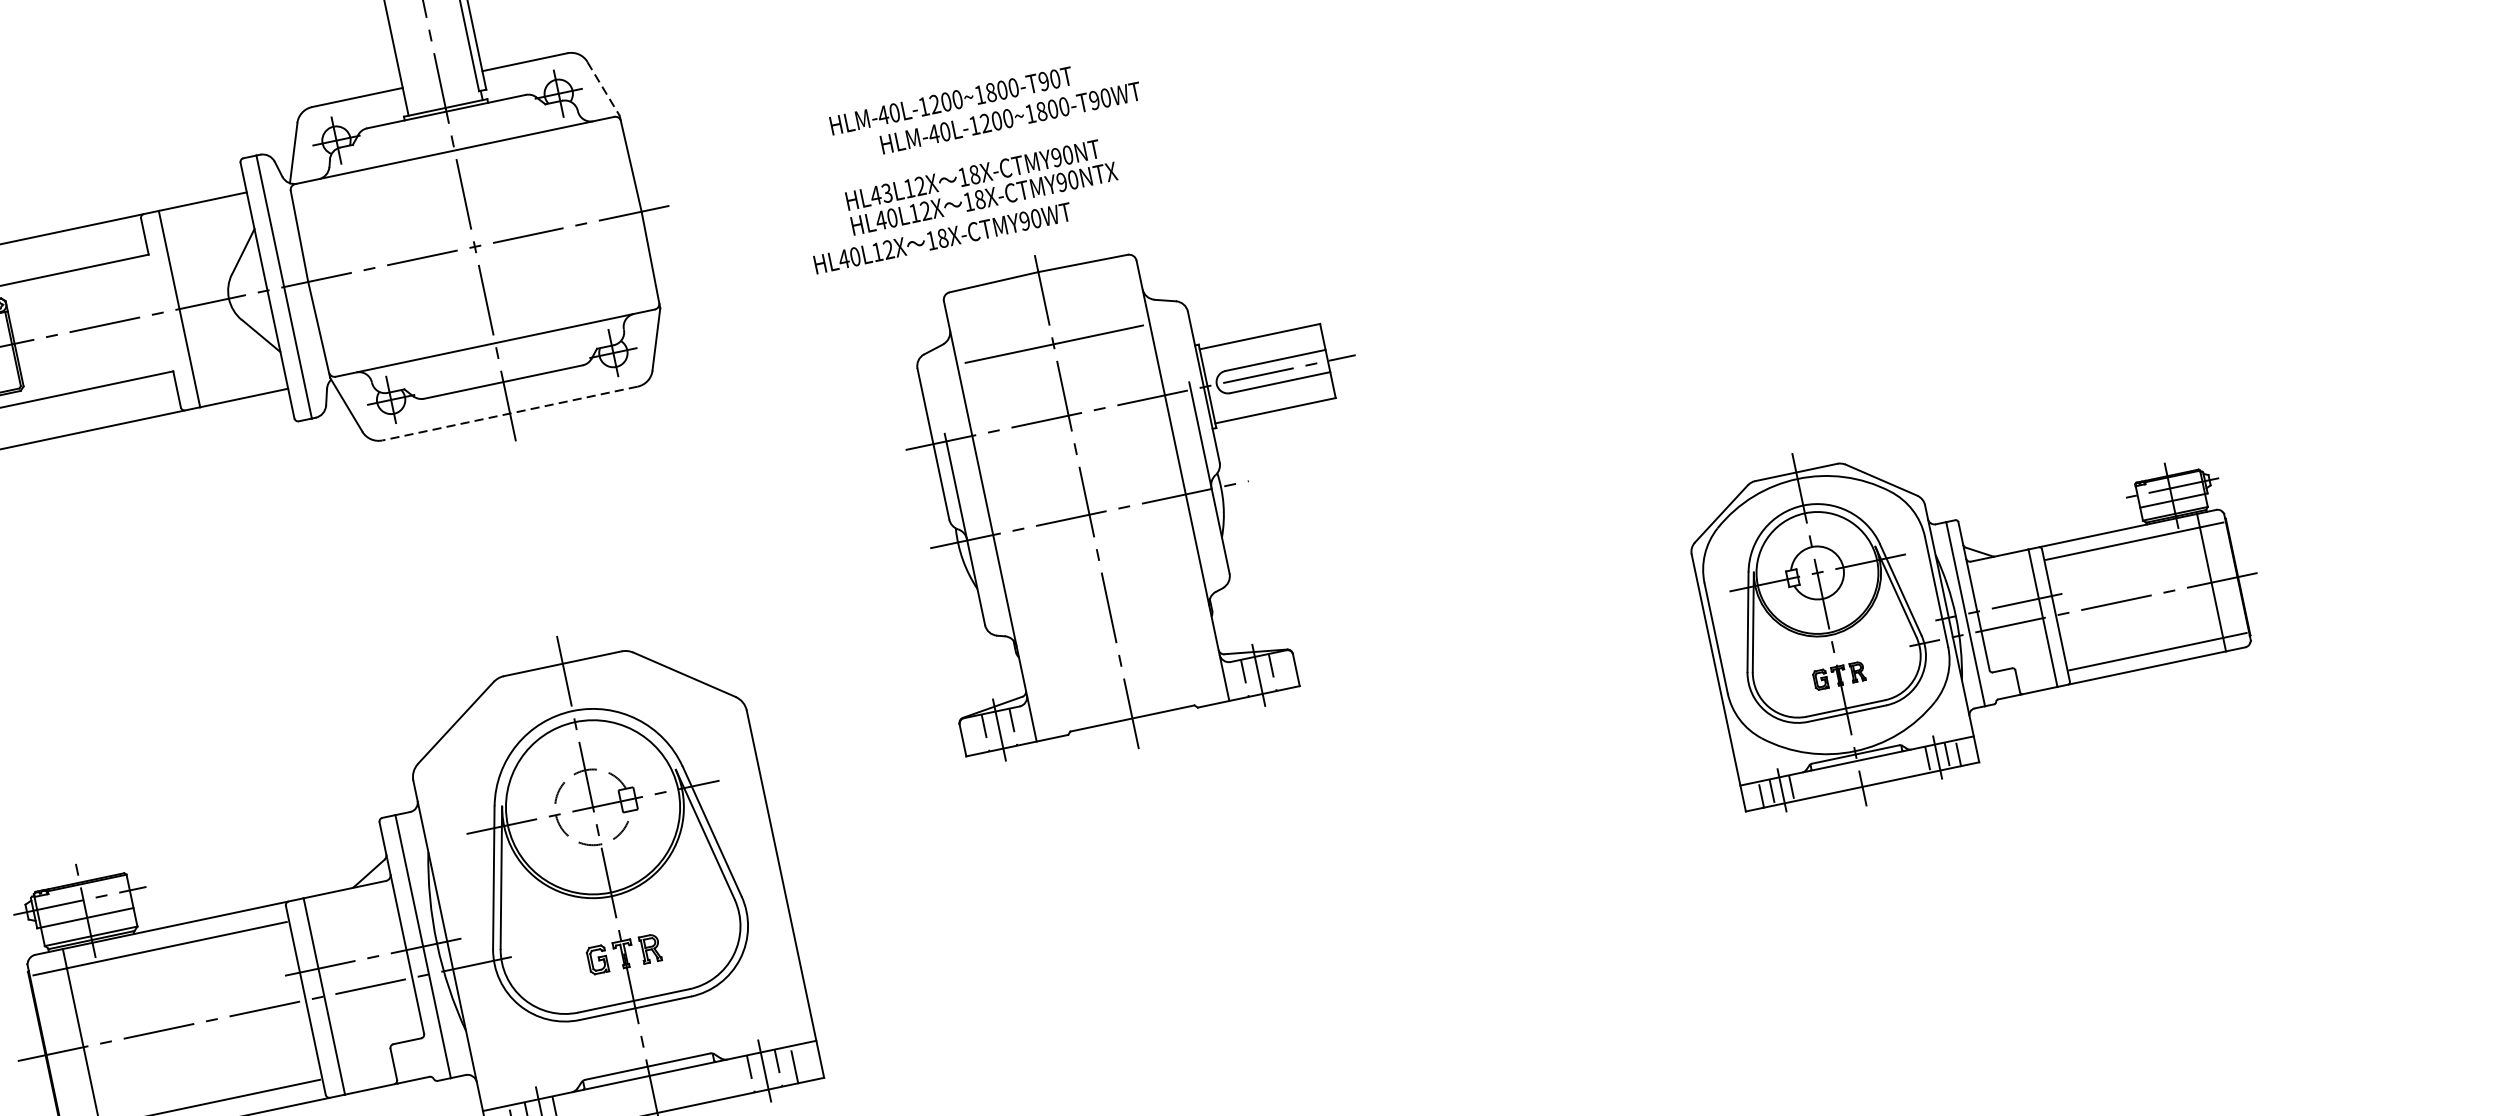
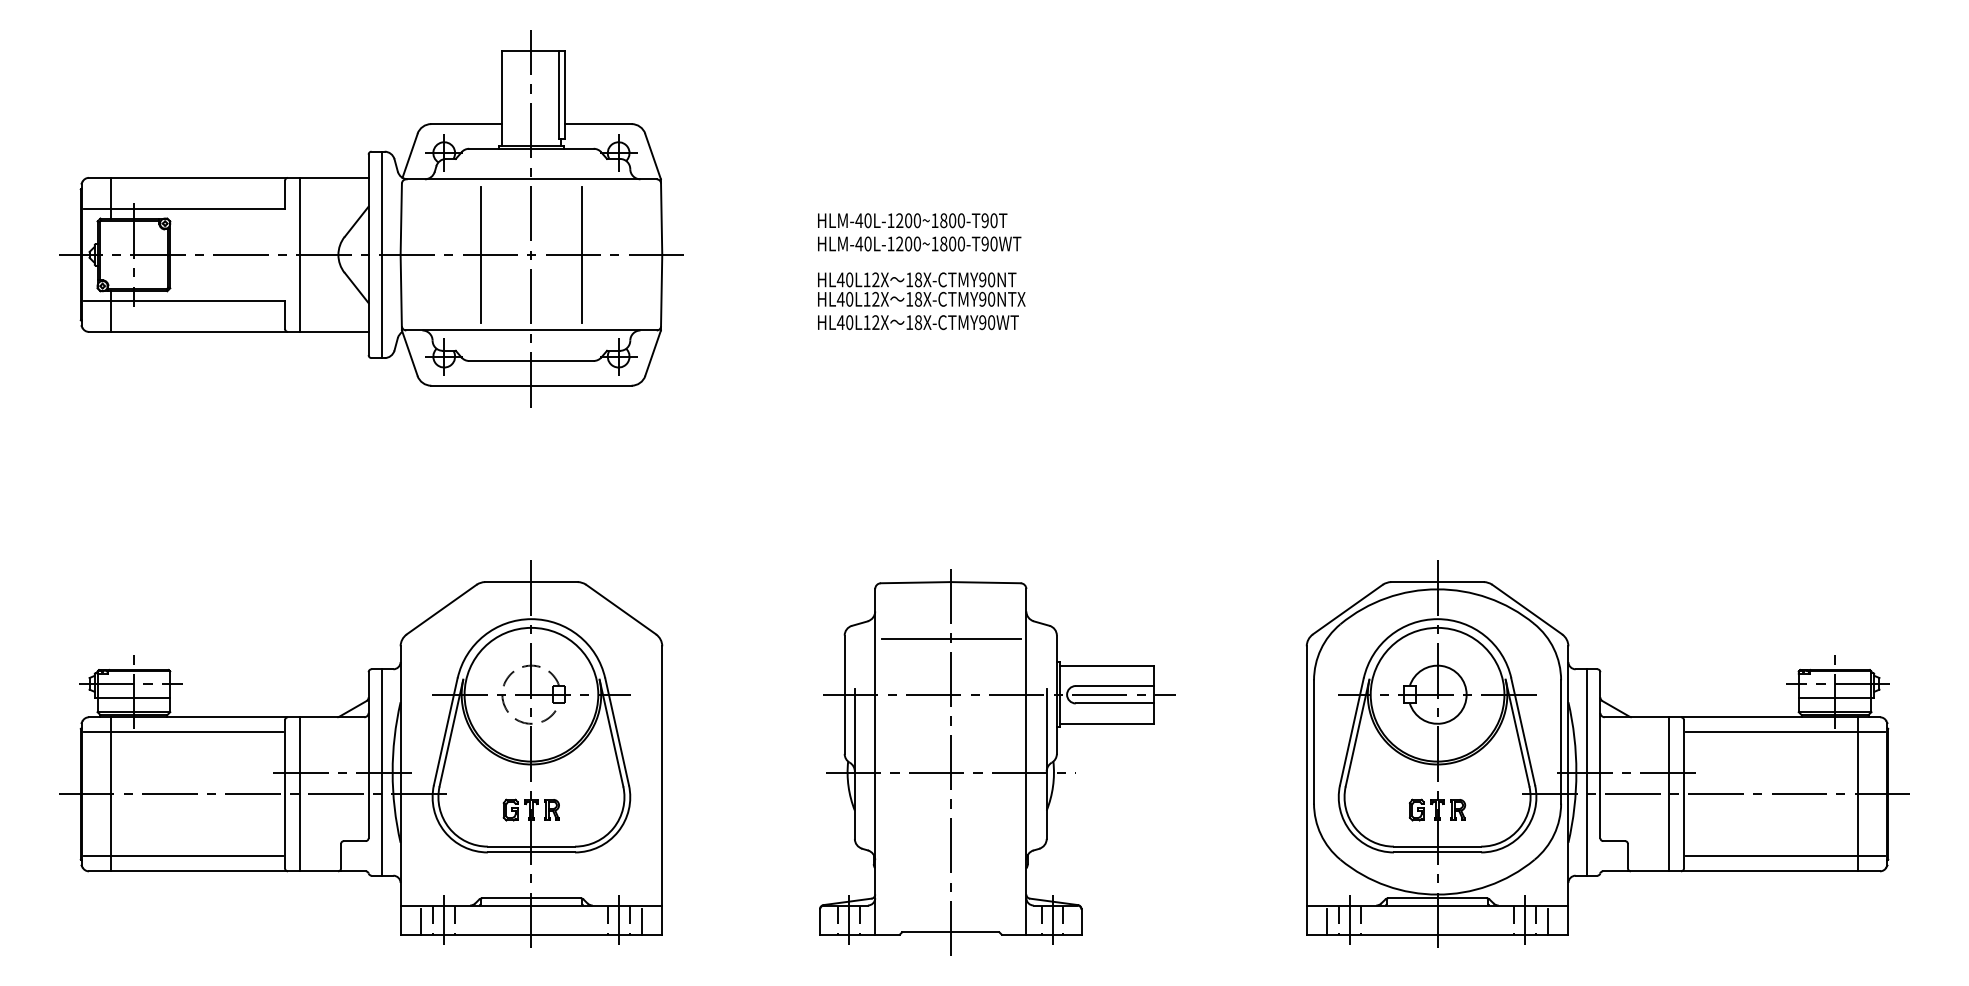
line: (604, 88) -> (653, 156), dashed -> solid
text: (1010, 117) -> (919, 243), moved
text: (886, 192) -> (849, 279), HL43L12X -> HL40L12X
line: (539, 232) -> (582, 254), added
text: (942, 238) -> (918, 322), moved
line: (409, 260) -> (480, 254), added
line: (508, 413) -> (530, 385), dashed -> solid
part: (1146, 489) -> (997, 762), moved
part: (1980, 593) -> (1607, 753), size x1.43

